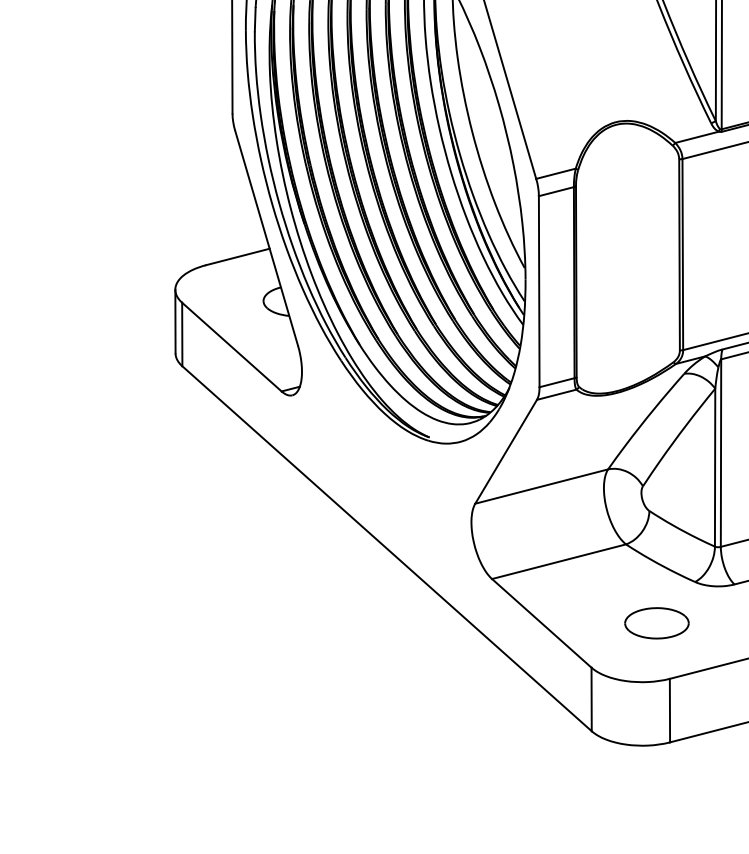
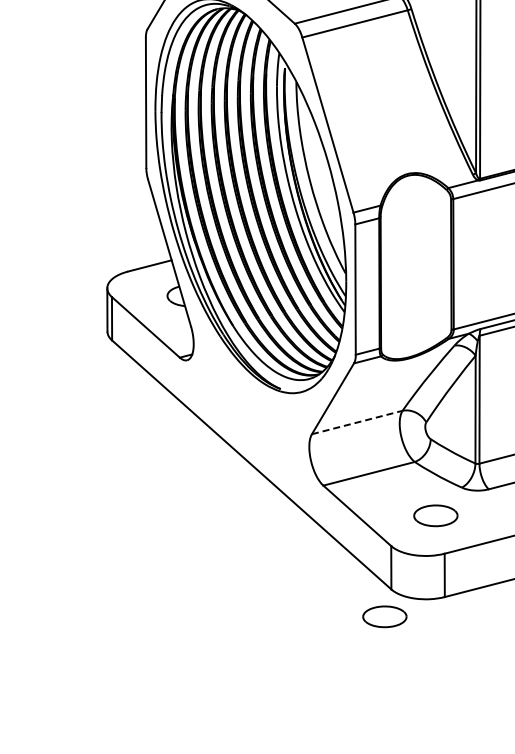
line: (542, 486) -> (357, 422), solid -> dashed
part: (581, 770) -> (384, 616), added

